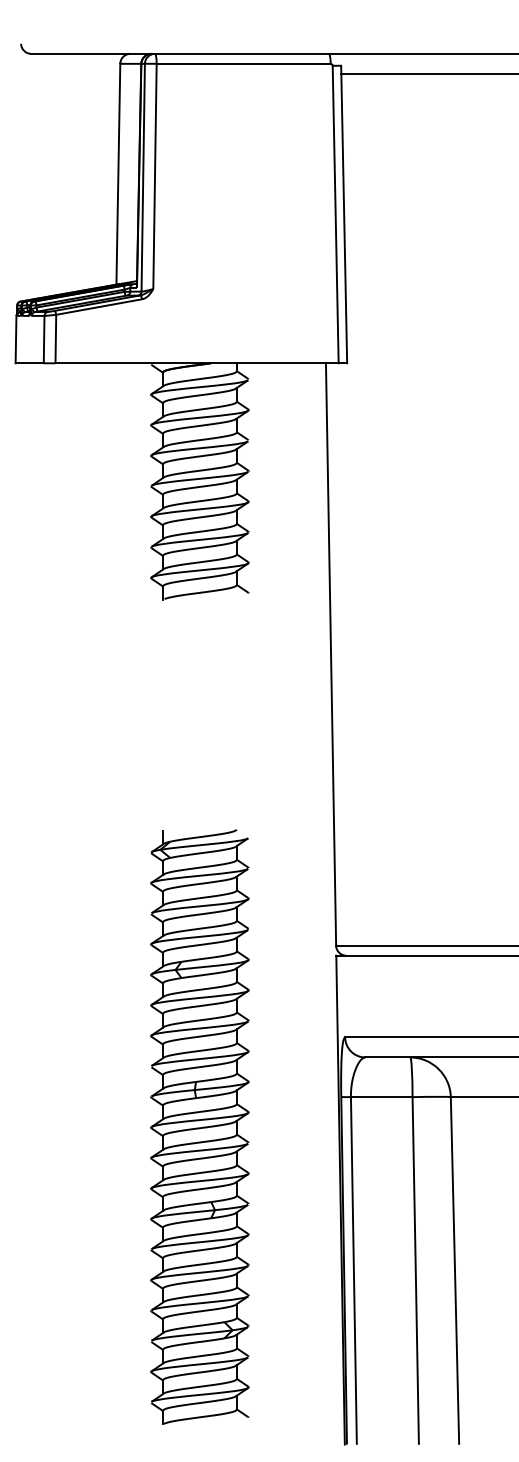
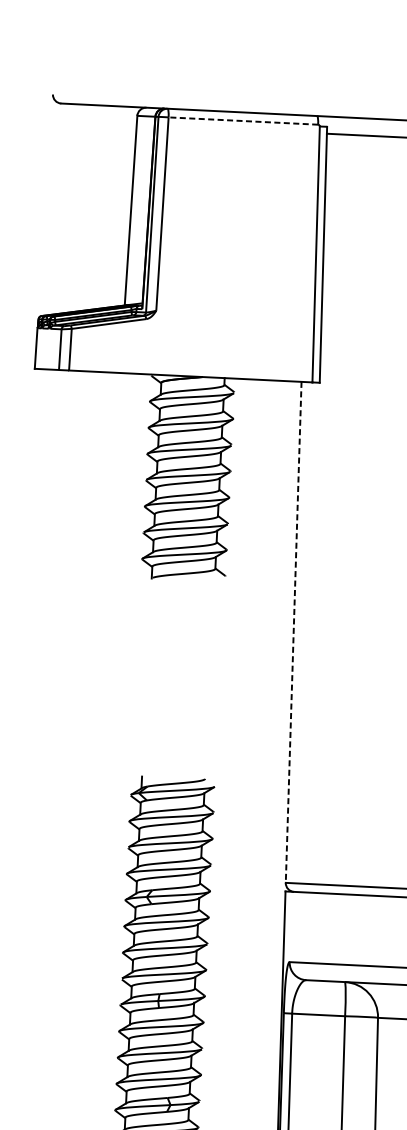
line: (243, 63) -> (243, 120), solid -> dashed
line: (331, 655) -> (294, 633), solid -> dashed

